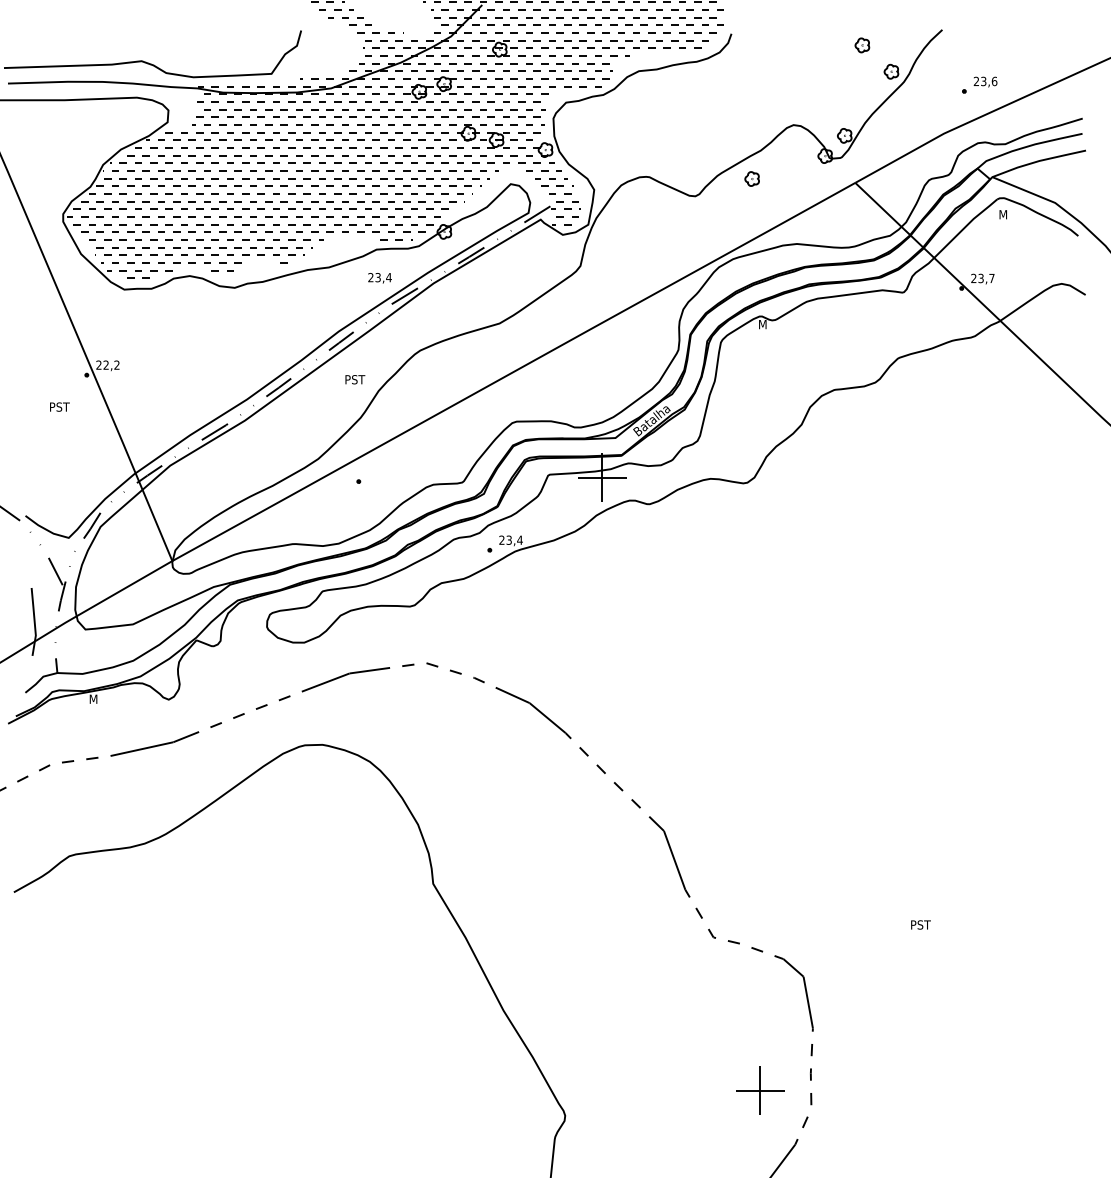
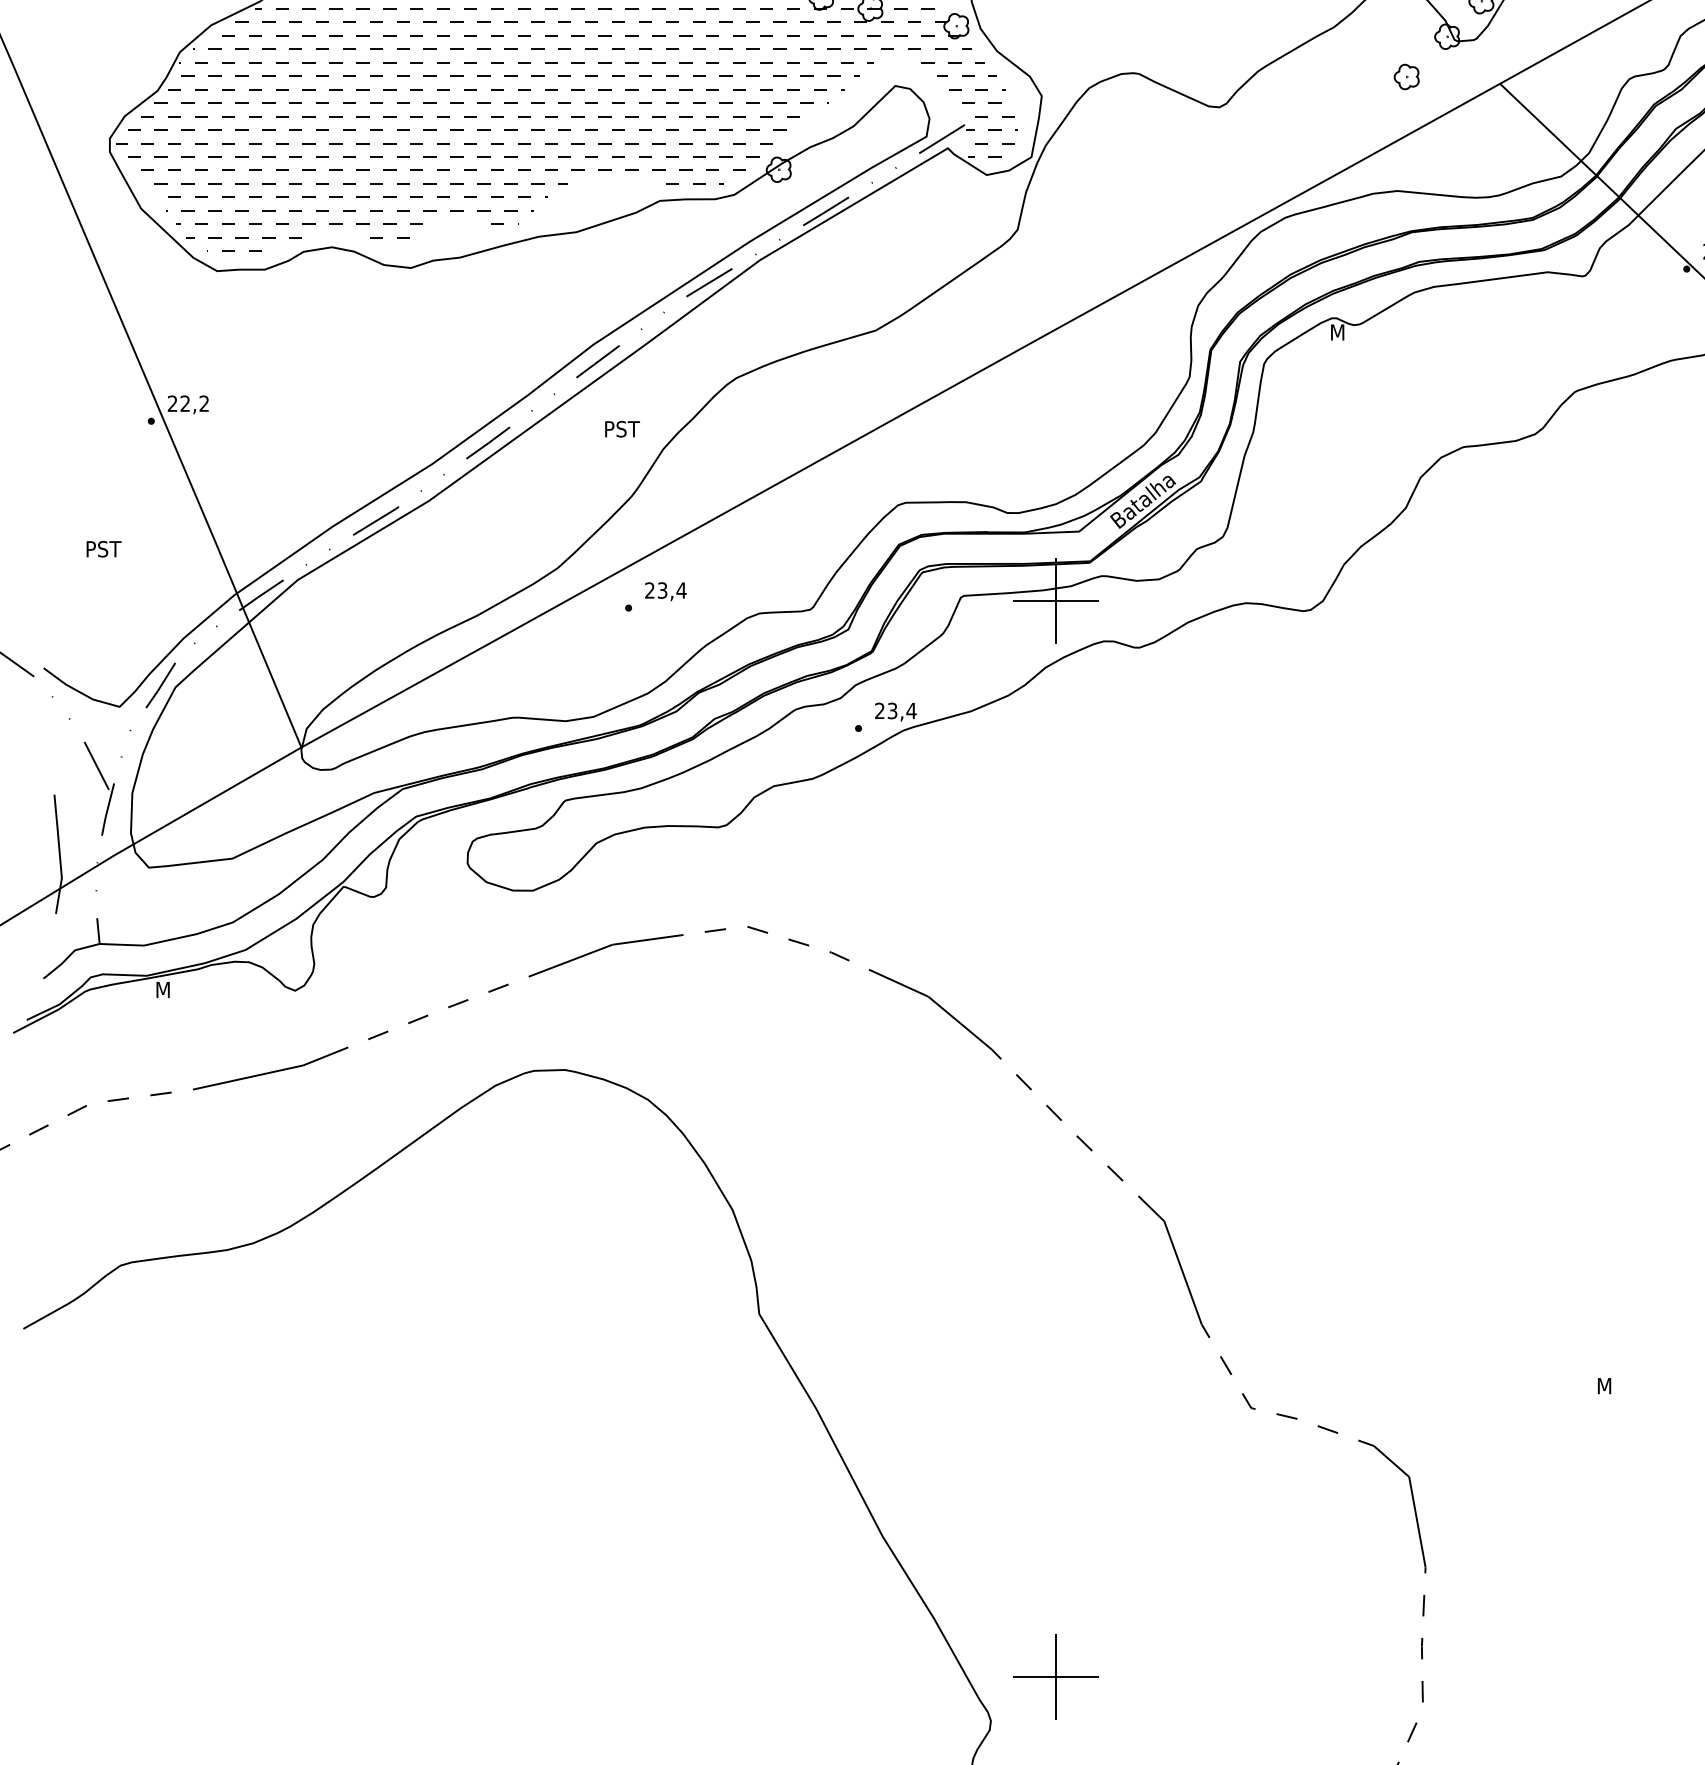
part: (751, 178) -> (1405, 76), moved
text: (379, 278) -> (664, 592), moved
text: (59, 406) -> (103, 548), moved
text: (921, 924) -> (1616, 1385), PST -> M
part: (760, 1090) -> (1056, 1676), moved

